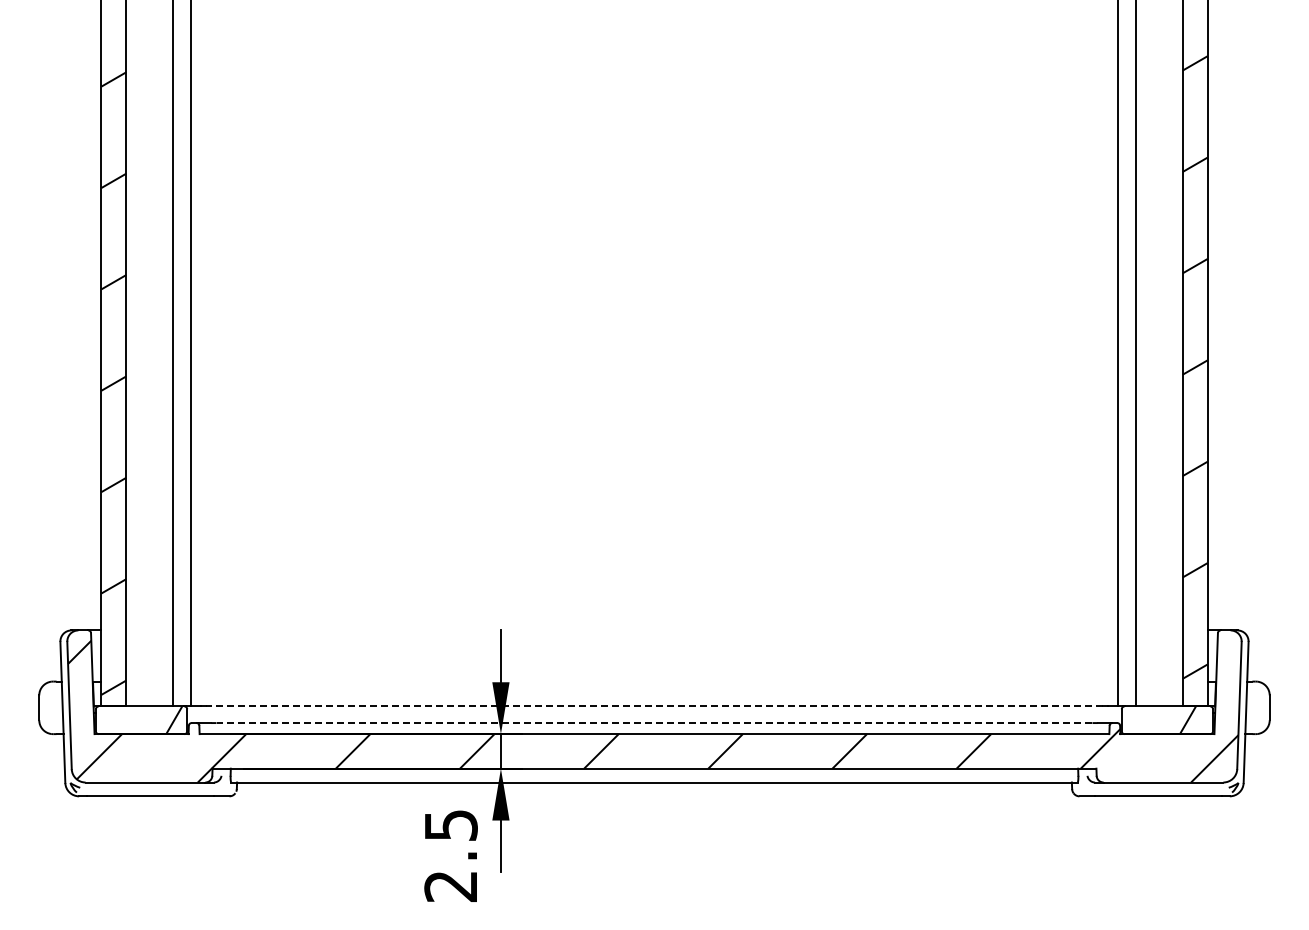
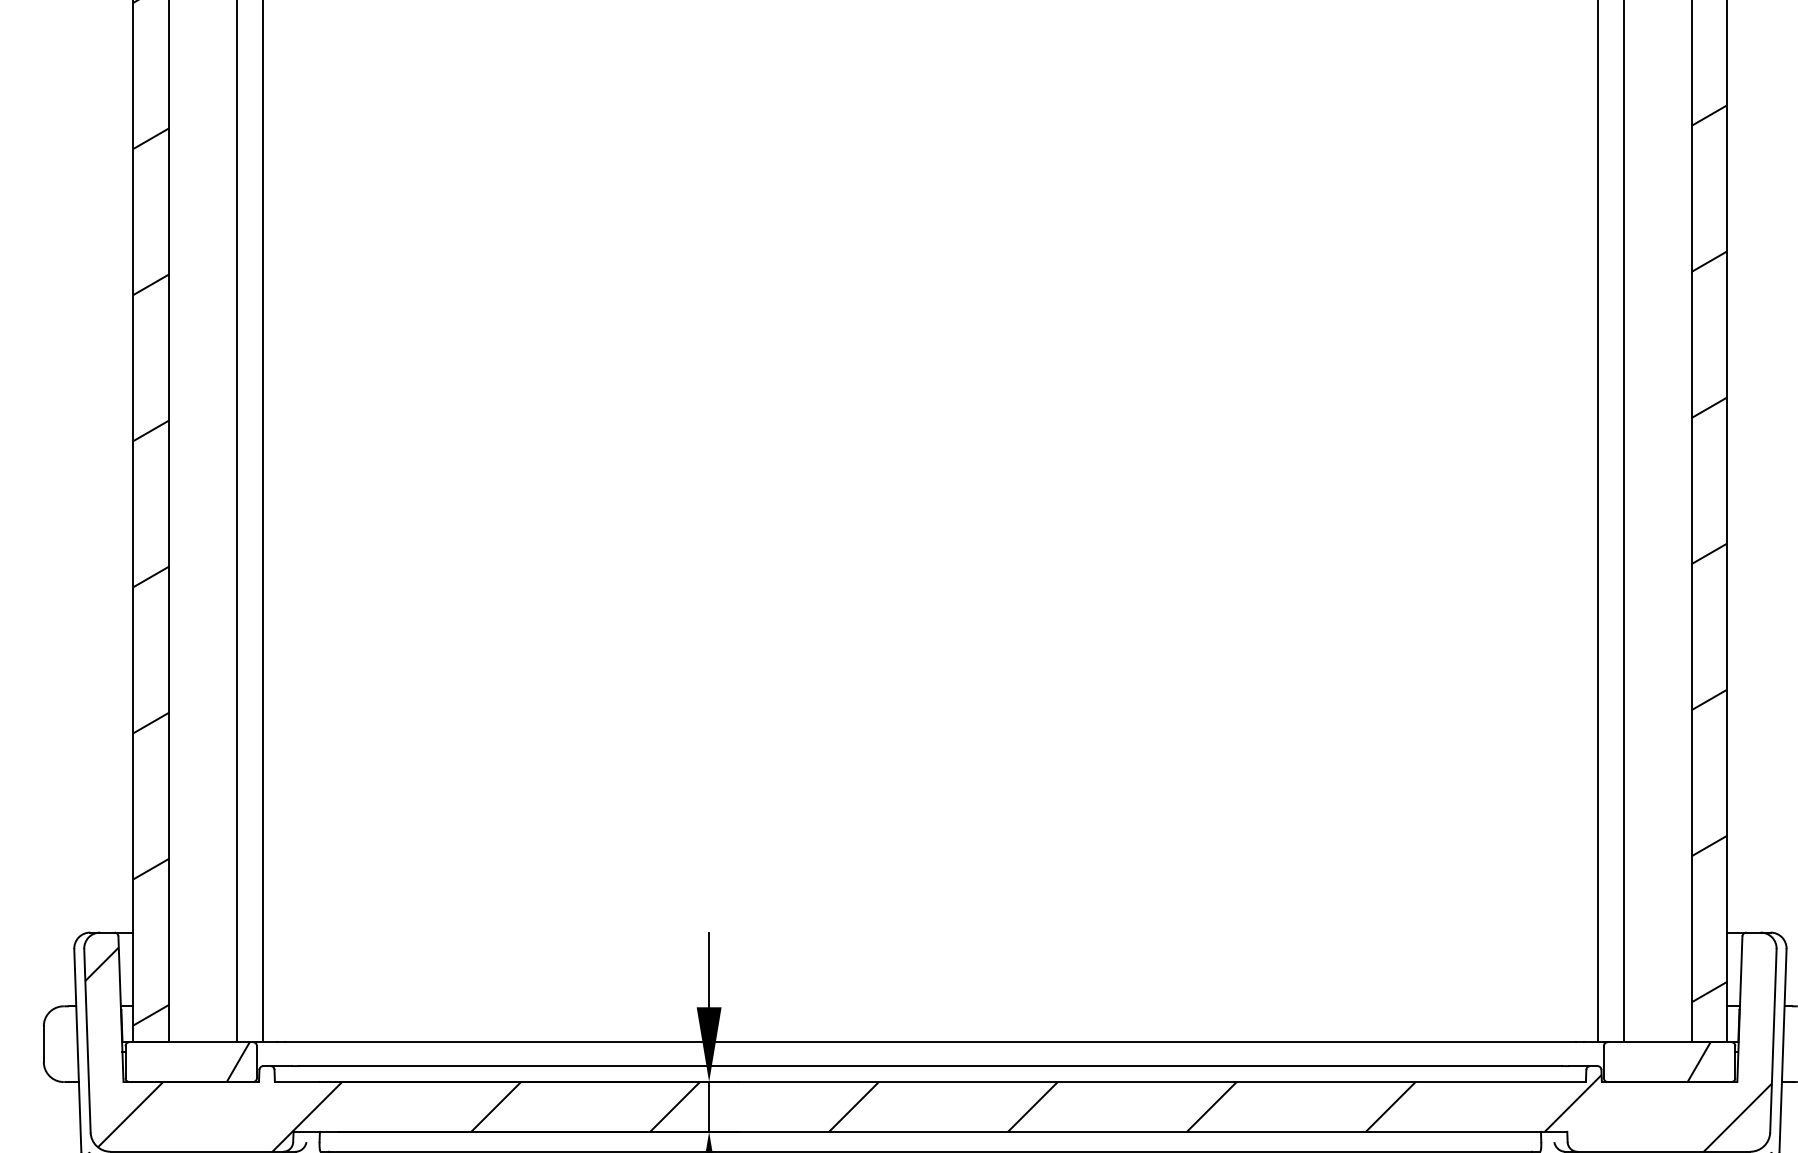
line: (654, 706) -> (930, 1042), dashed -> solid
line: (654, 723) -> (930, 1066), dashed -> solid

